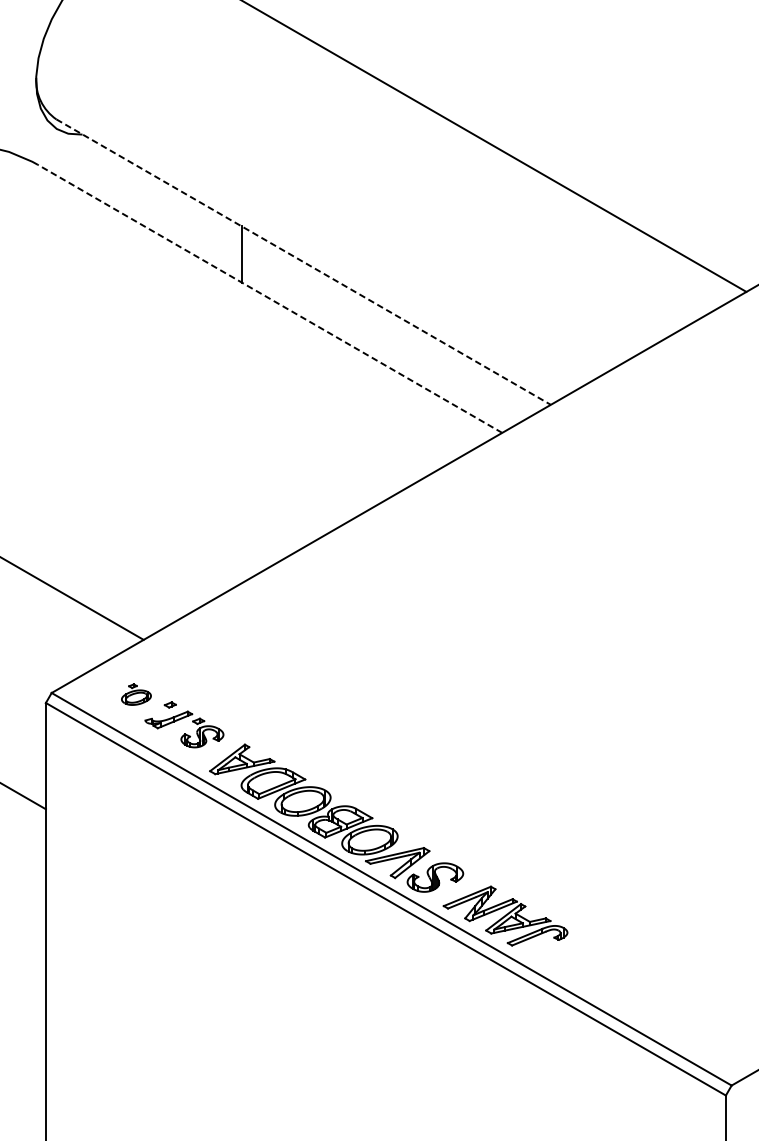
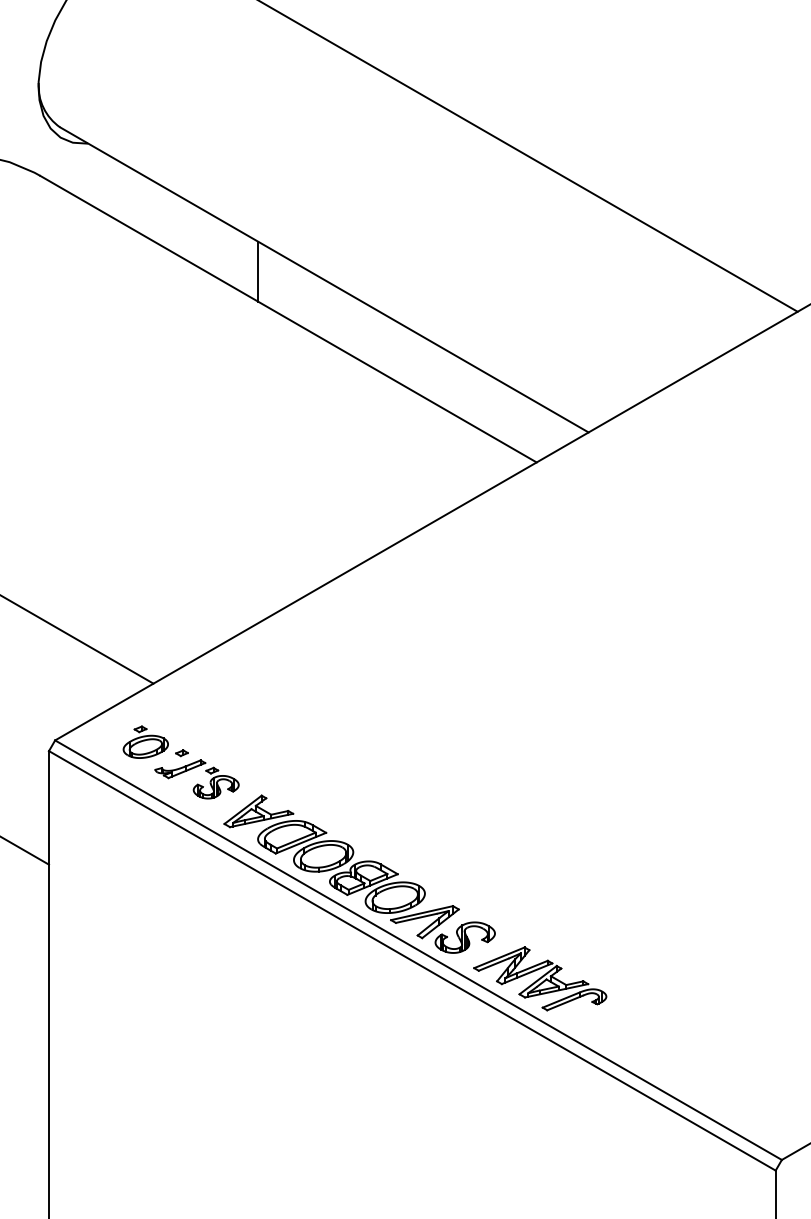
line: (303, 262) -> (324, 280), dashed -> solid
line: (270, 299) -> (288, 319), dashed -> solid
part: (136, 694) -> (145, 741), size x1.43

